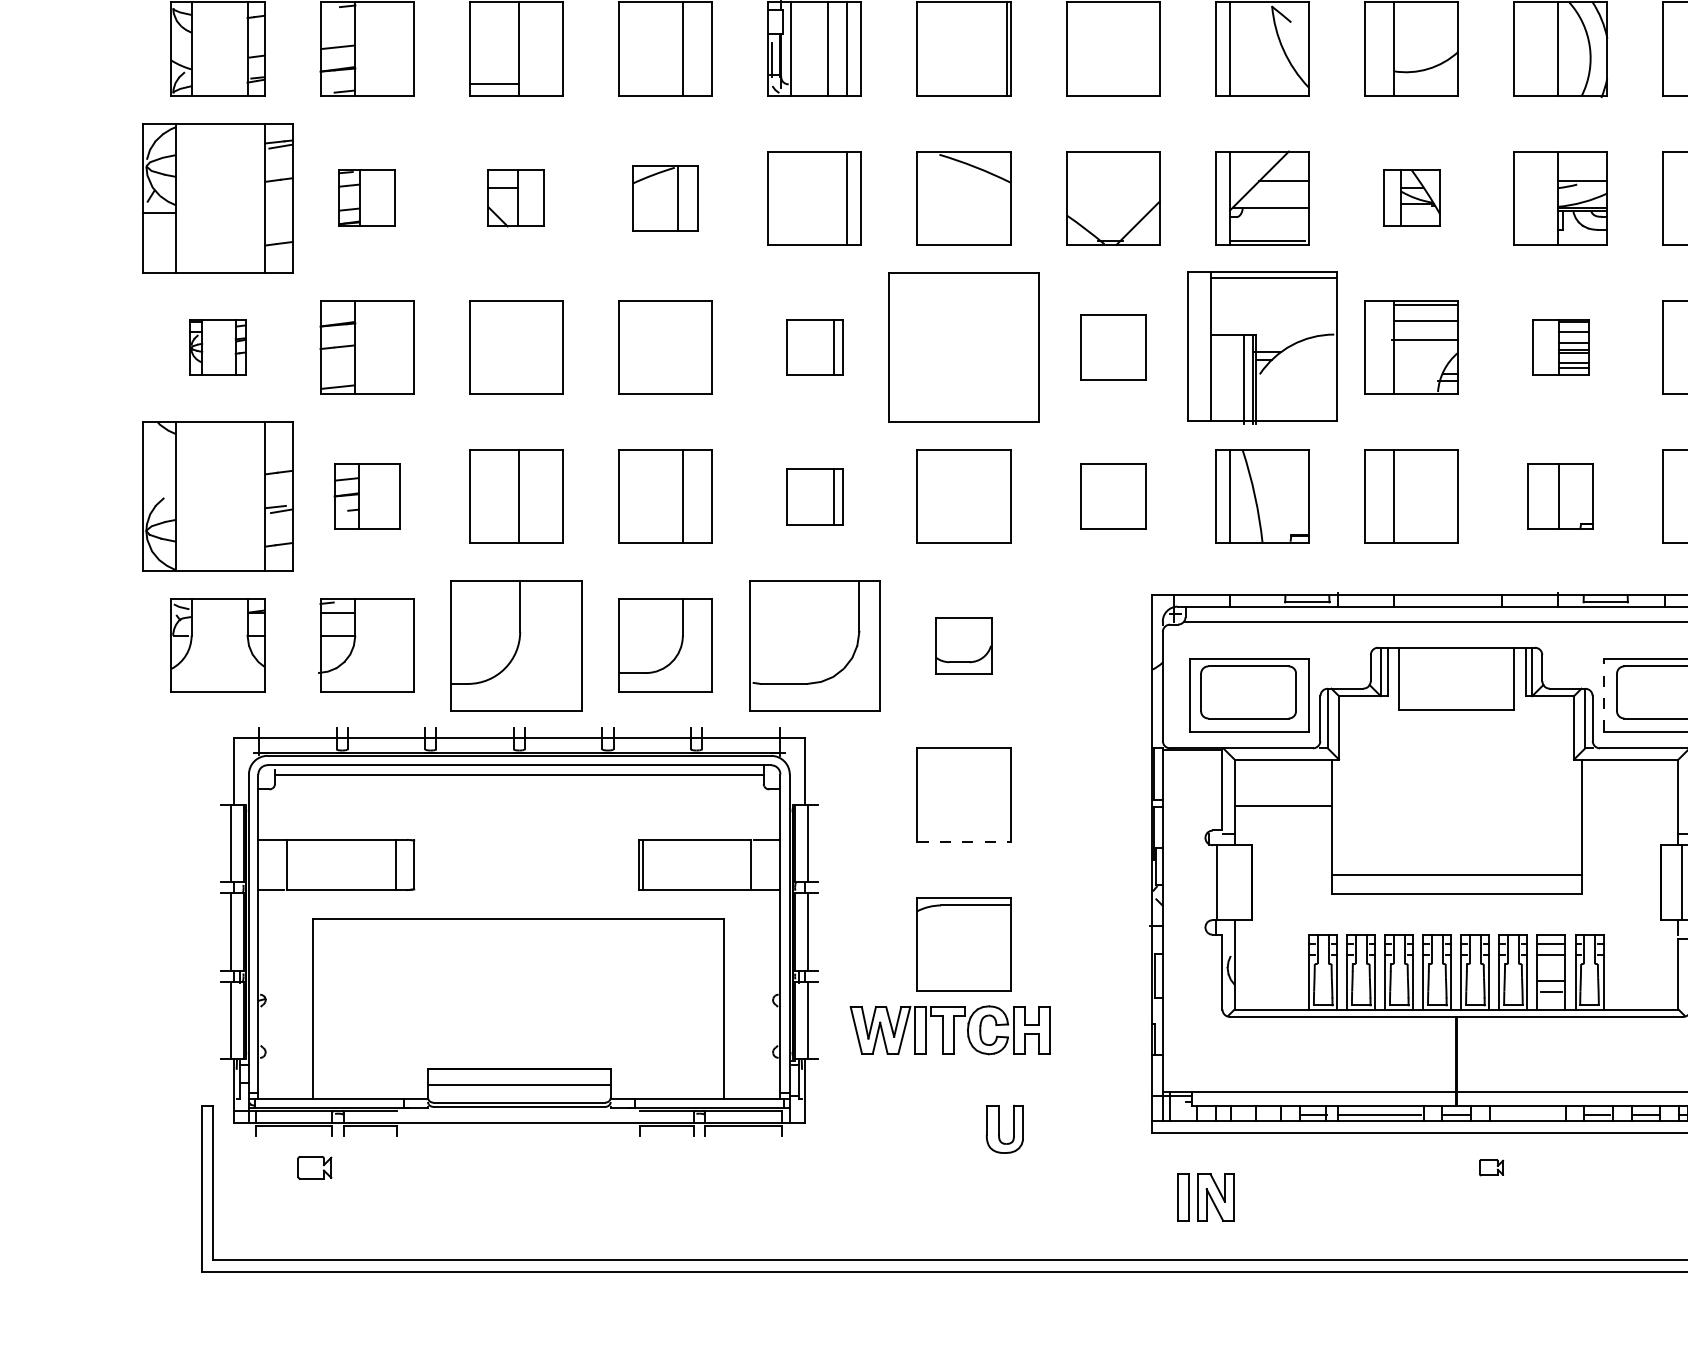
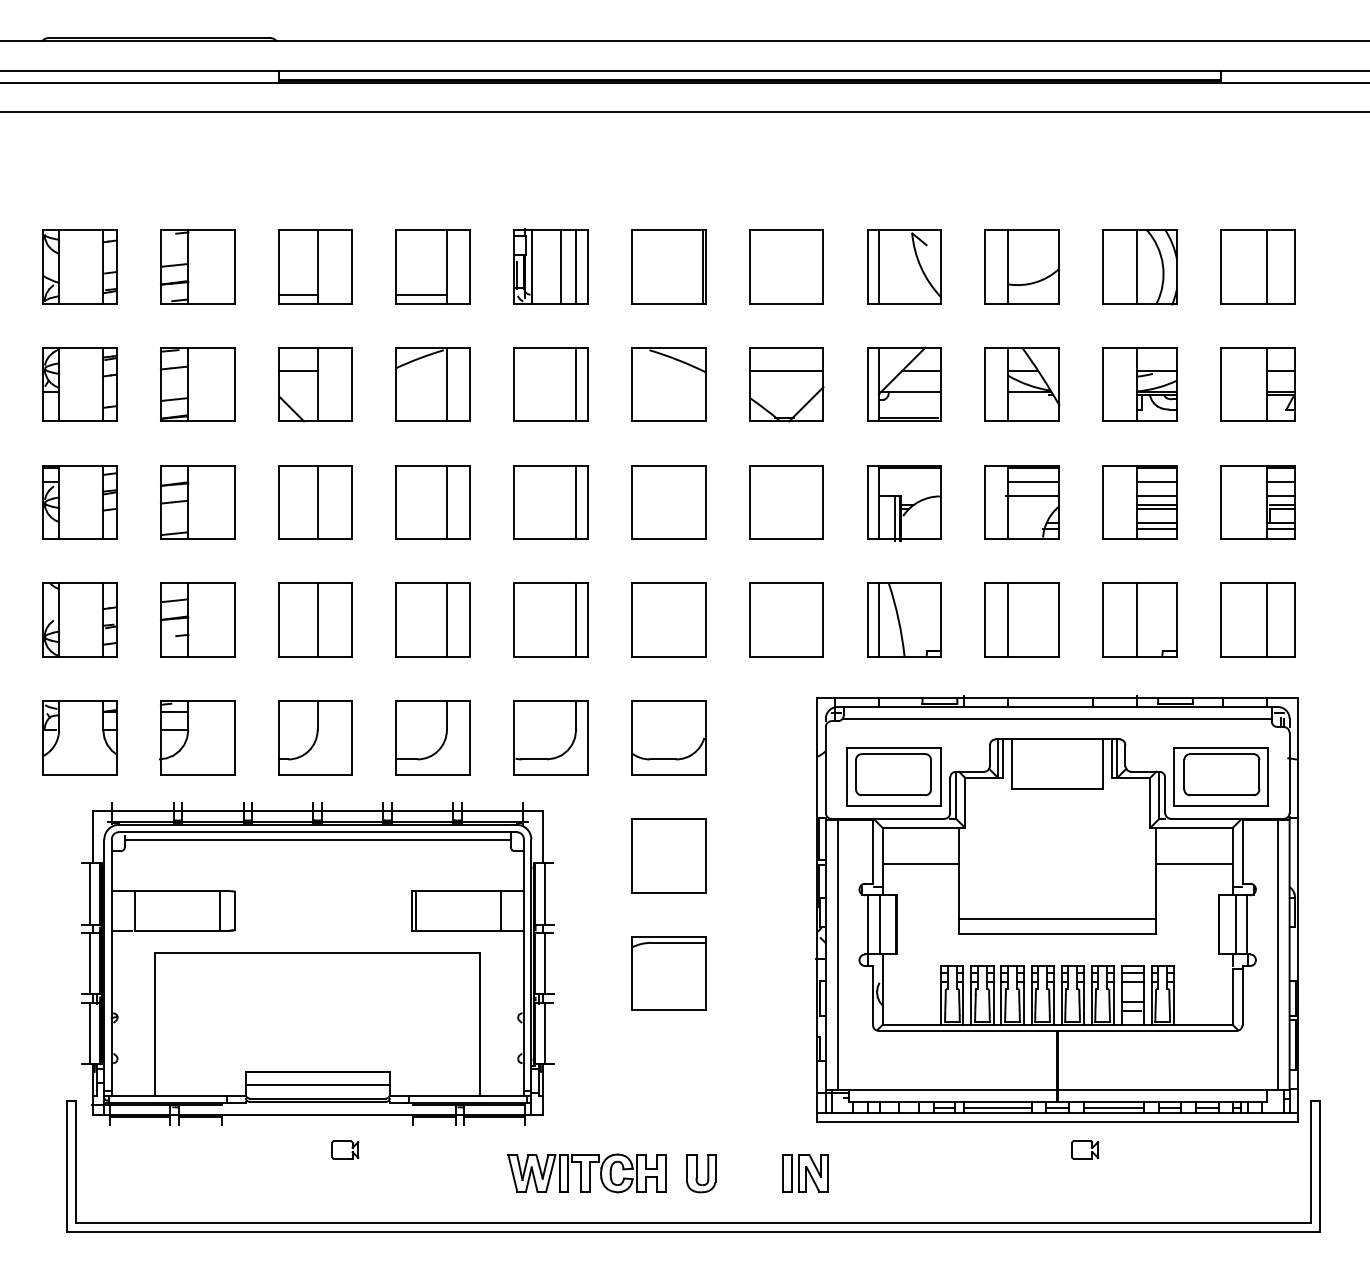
line: (650, 84) -> (421, 294), added
line: (1112, 181) -> (786, 371), added
part: (217, 198) -> (79, 384), size x0.62
part: (366, 198) -> (197, 384), size x1.67
part: (516, 198) -> (315, 384), size x1.67
part: (664, 198) -> (432, 384), size x1.43
part: (1411, 198) -> (1022, 384), size x1.67
part: (217, 347) -> (79, 502), size x1.67
line: (518, 347) -> (317, 502), added
line: (682, 347) -> (446, 502), added
part: (814, 347) -> (550, 502), size x1.67
part: (963, 347) -> (668, 502), size x0.62
part: (1112, 347) -> (786, 502), size x1.43
part: (1560, 347) -> (1139, 502), size x1.67
part: (1262, 348) -> (904, 503), size x0.62
part: (217, 495) -> (79, 619), size x0.62
part: (366, 495) -> (197, 619), size x1.43
part: (814, 495) -> (550, 619), size x1.67
part: (1112, 495) -> (786, 619), size x1.43
part: (1560, 495) -> (1139, 619), size x1.43
part: (516, 645) -> (315, 737), size x0.71
part: (814, 645) -> (550, 737), size x0.71
part: (963, 645) -> (668, 737), size x1.67
line: (1604, 694) -> (1174, 776), dashed -> solid
line: (1629, 806) -> (1194, 864), added
line: (963, 841) -> (668, 892), dashed -> solid
line: (1230, 882) -> (879, 924), added
line: (1177, 920) -> (837, 954), added
part: (949, 1030) -> (586, 1173), moved
line: (1527, 1115) -> (1113, 1108), added
part: (1005, 1129) -> (701, 1173), moved
part: (314, 1167) -> (345, 1149), moved
part: (1491, 1167) -> (1085, 1149), size x1.43
part: (1205, 1197) -> (805, 1173), moved

